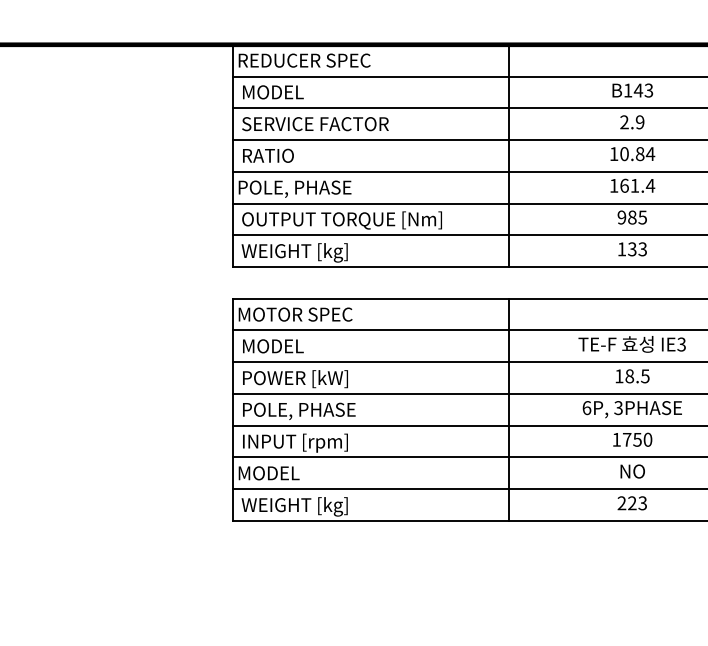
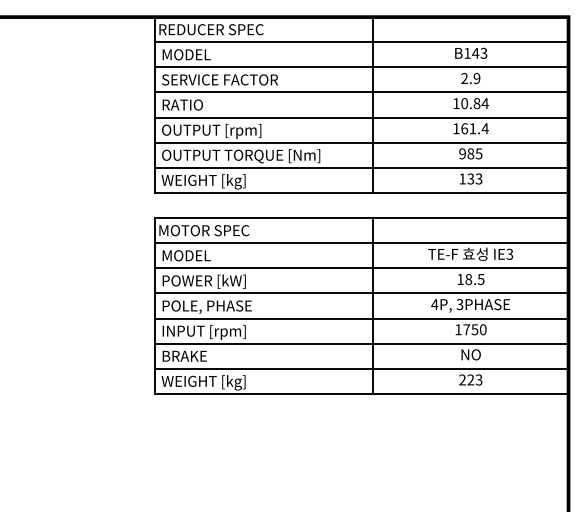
text: (303, 188) -> (210, 130), POLE, PHASE -> OUTPUT [rpm]
text: (586, 407) -> (434, 304), 6P, -> 4P,
text: (269, 472) -> (183, 355), MODEL -> BRAKE

